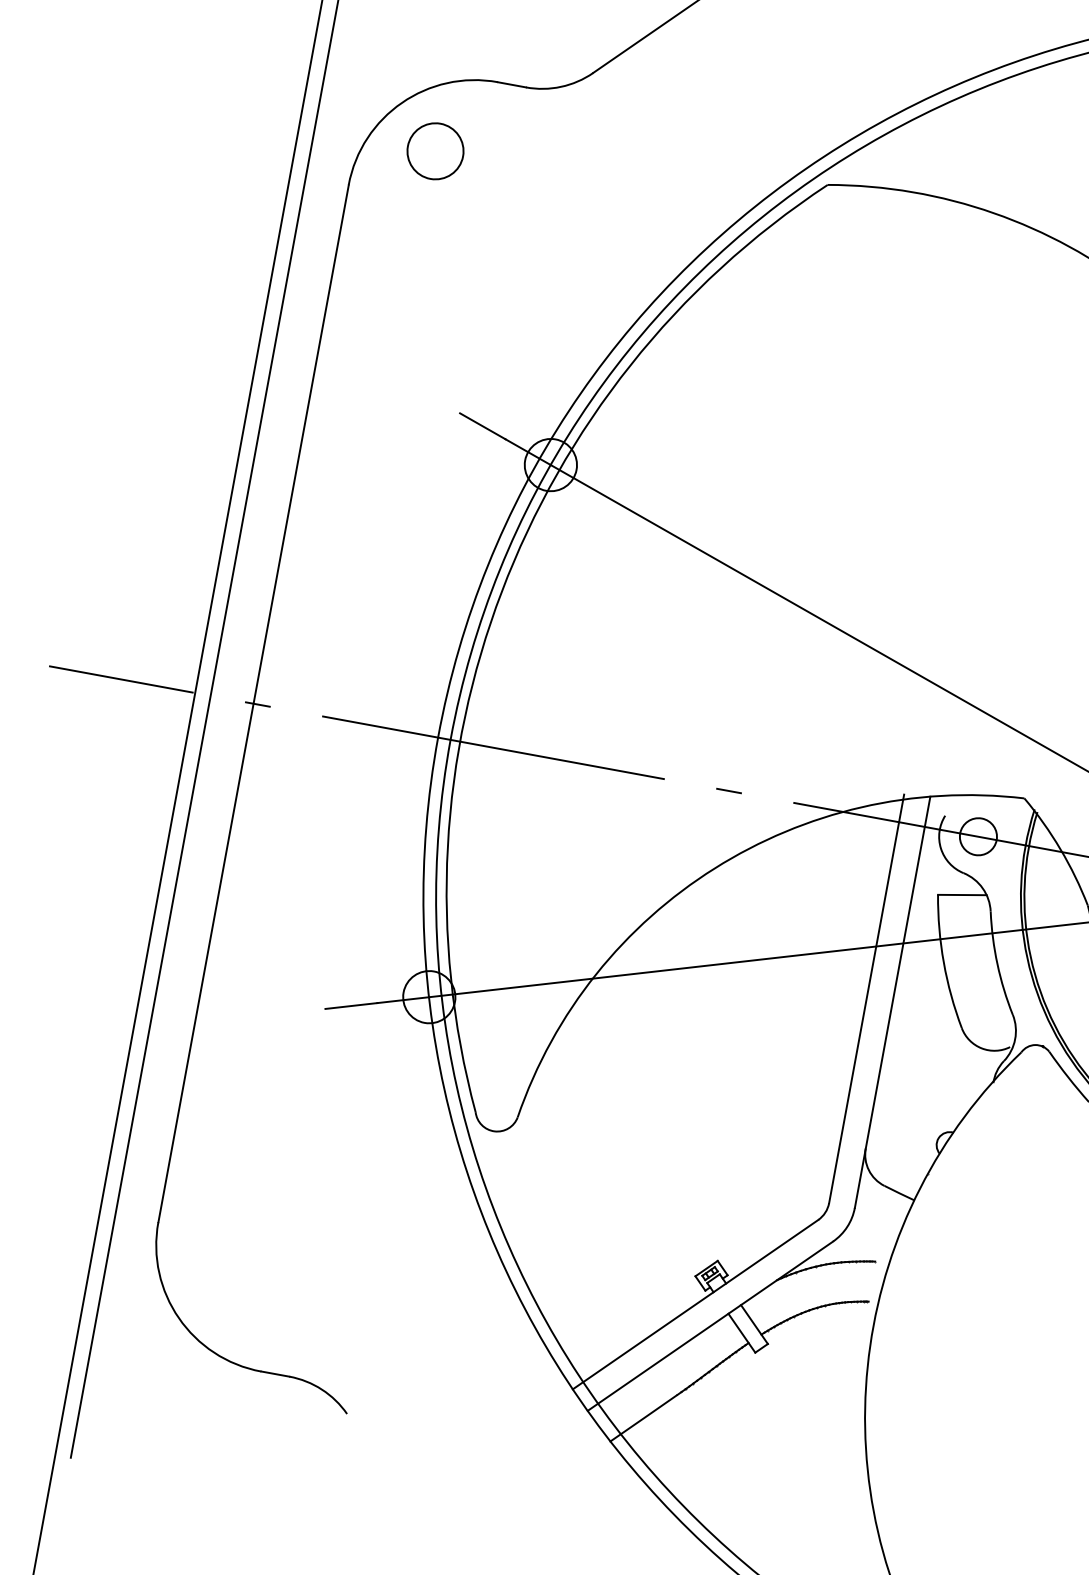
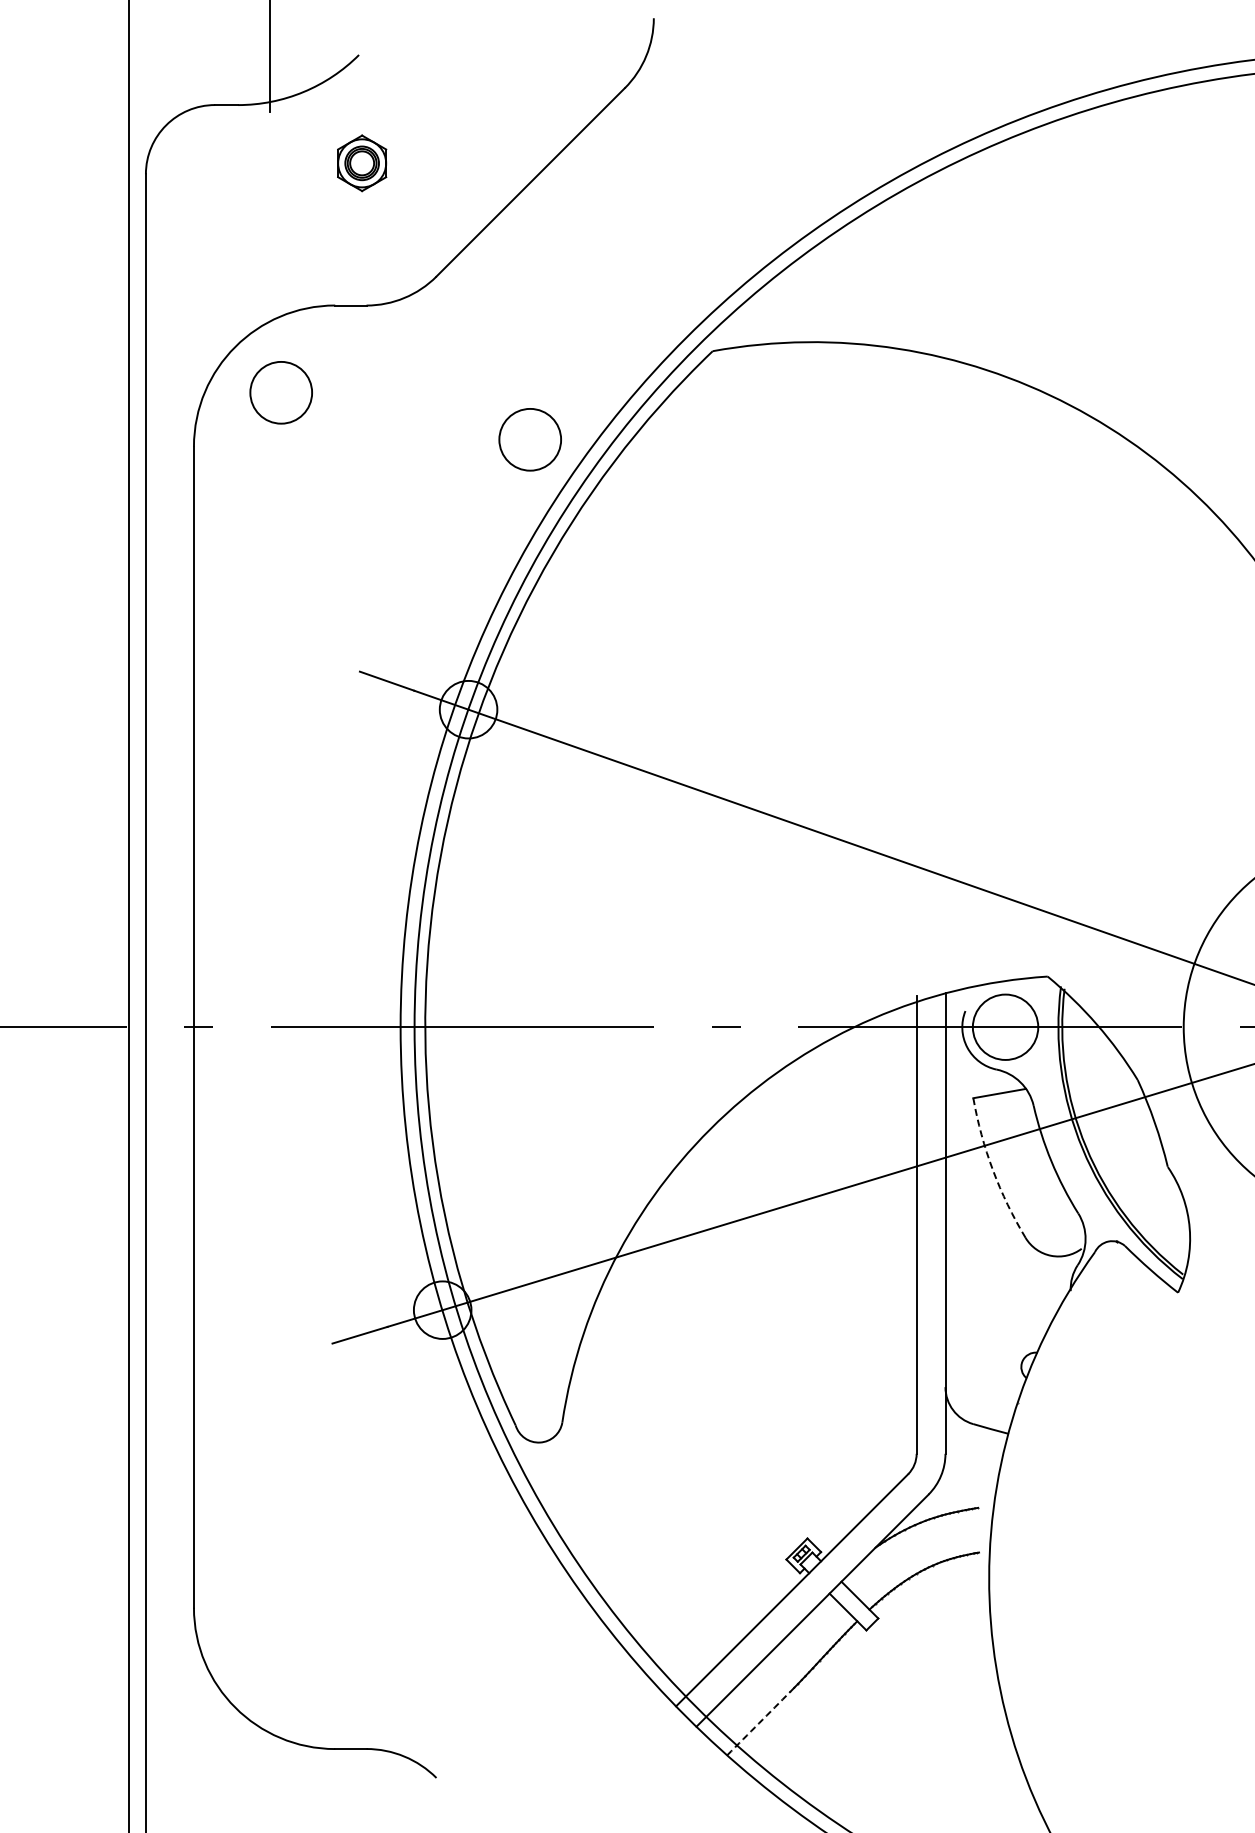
circle: (649, 233) -> (529, 439), added
circle: (978, 836) -> (1005, 1026), size x1.6
arc: (944, 962) -> (993, 1170), solid -> dashed
arc: (643, 1418) -> (758, 1723), solid -> dashed

